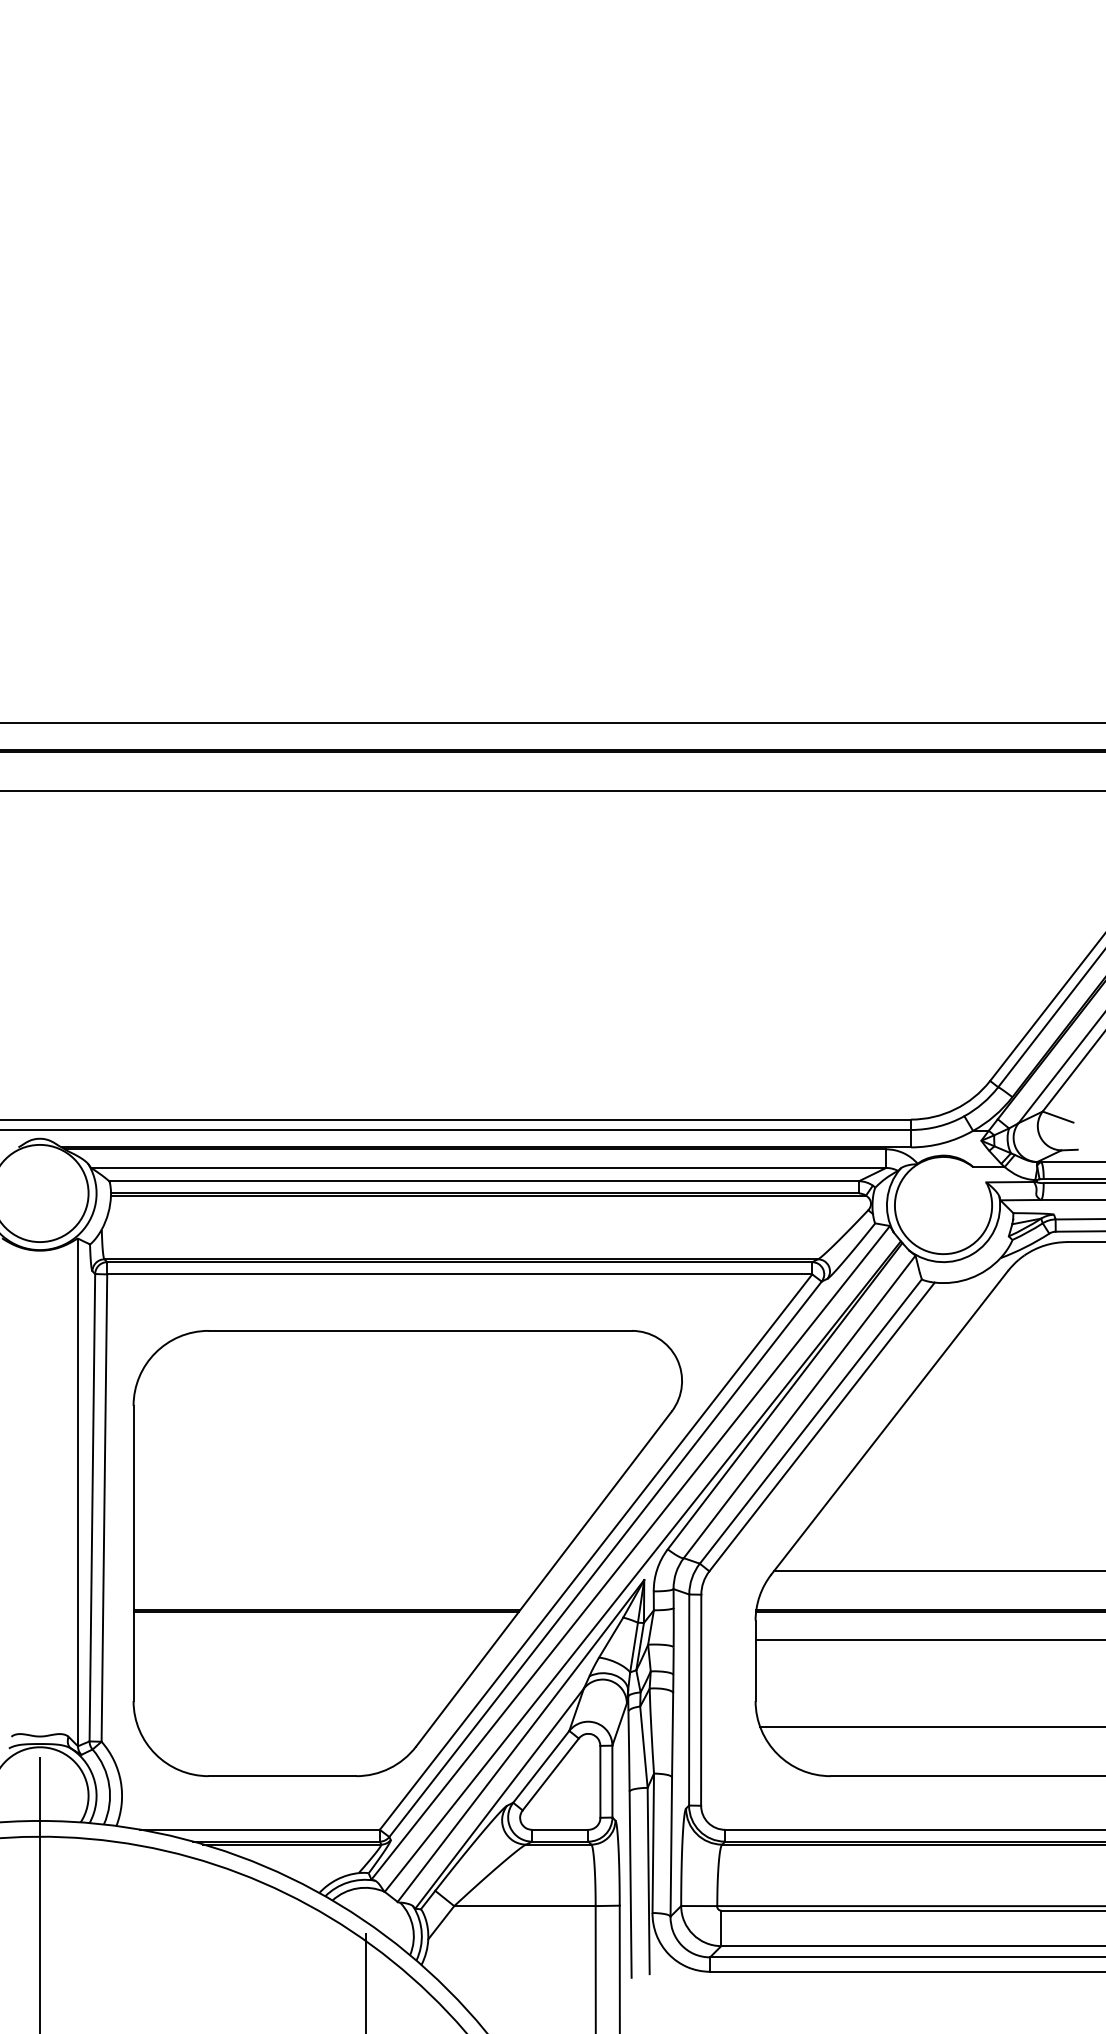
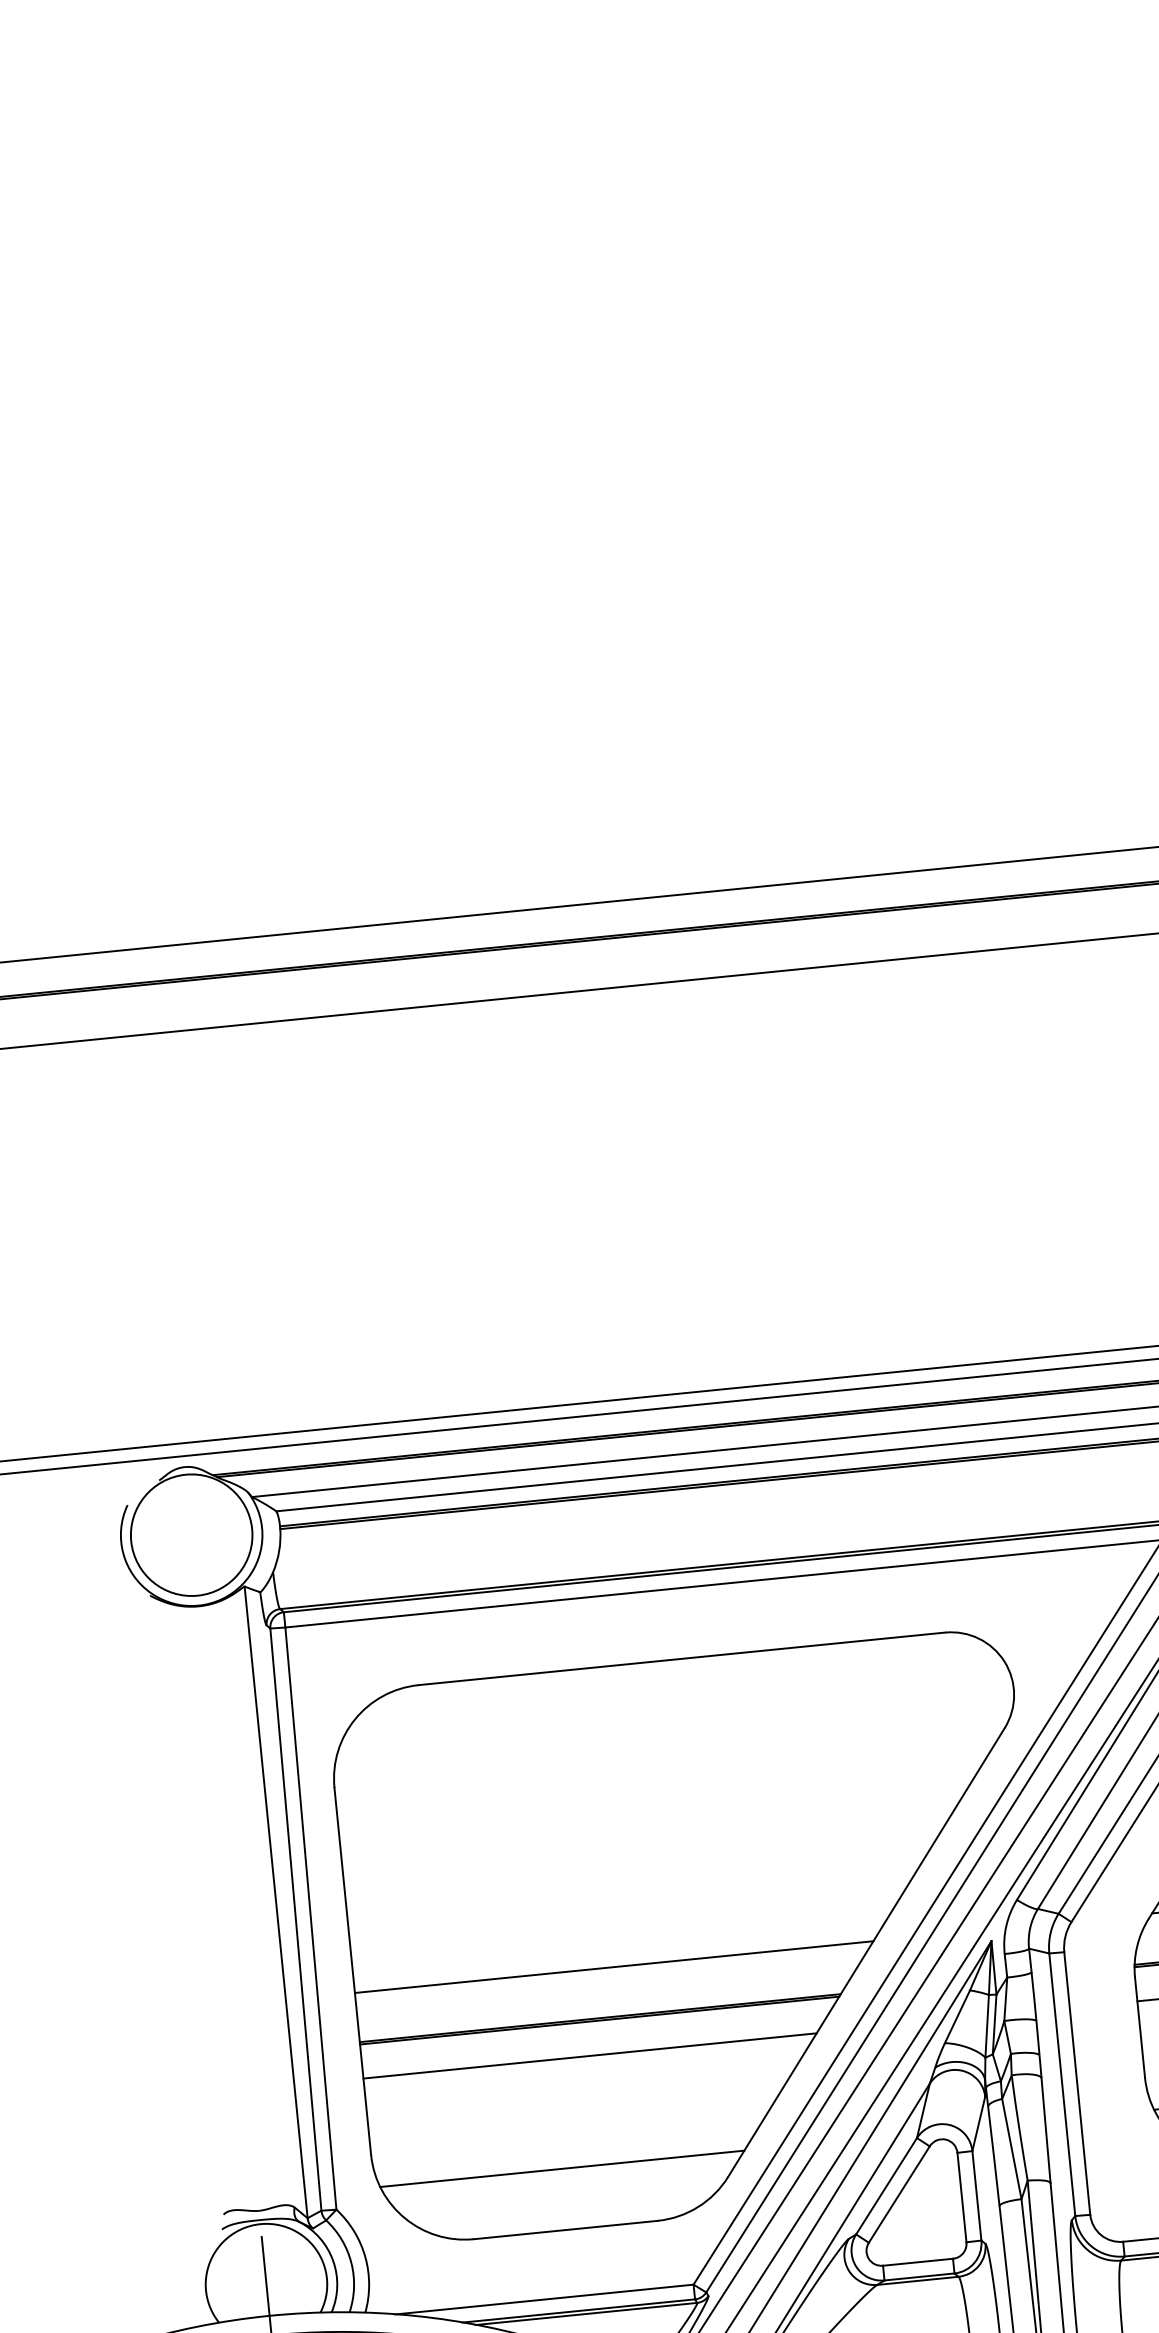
line: (341, 1570) -> (613, 1966), added
line: (315, 1639) -> (589, 2055), added
line: (284, 1727) -> (562, 2169), added

